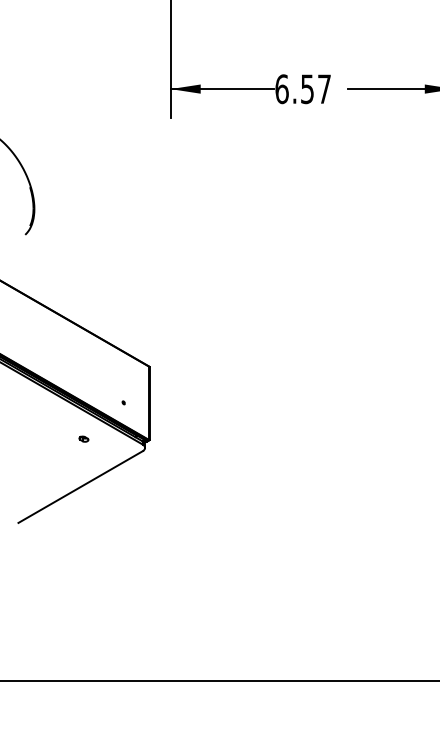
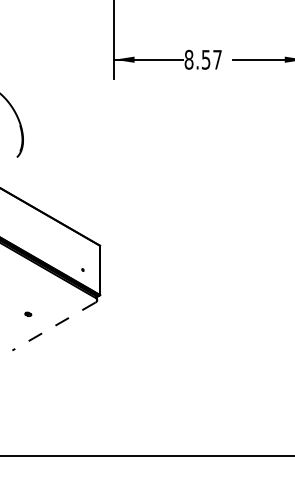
text: (281, 88) -> (188, 59), 6.57 -> 8.57
part: (84, 437) -> (28, 313), moved
line: (79, 487) -> (53, 326), solid -> dashed

